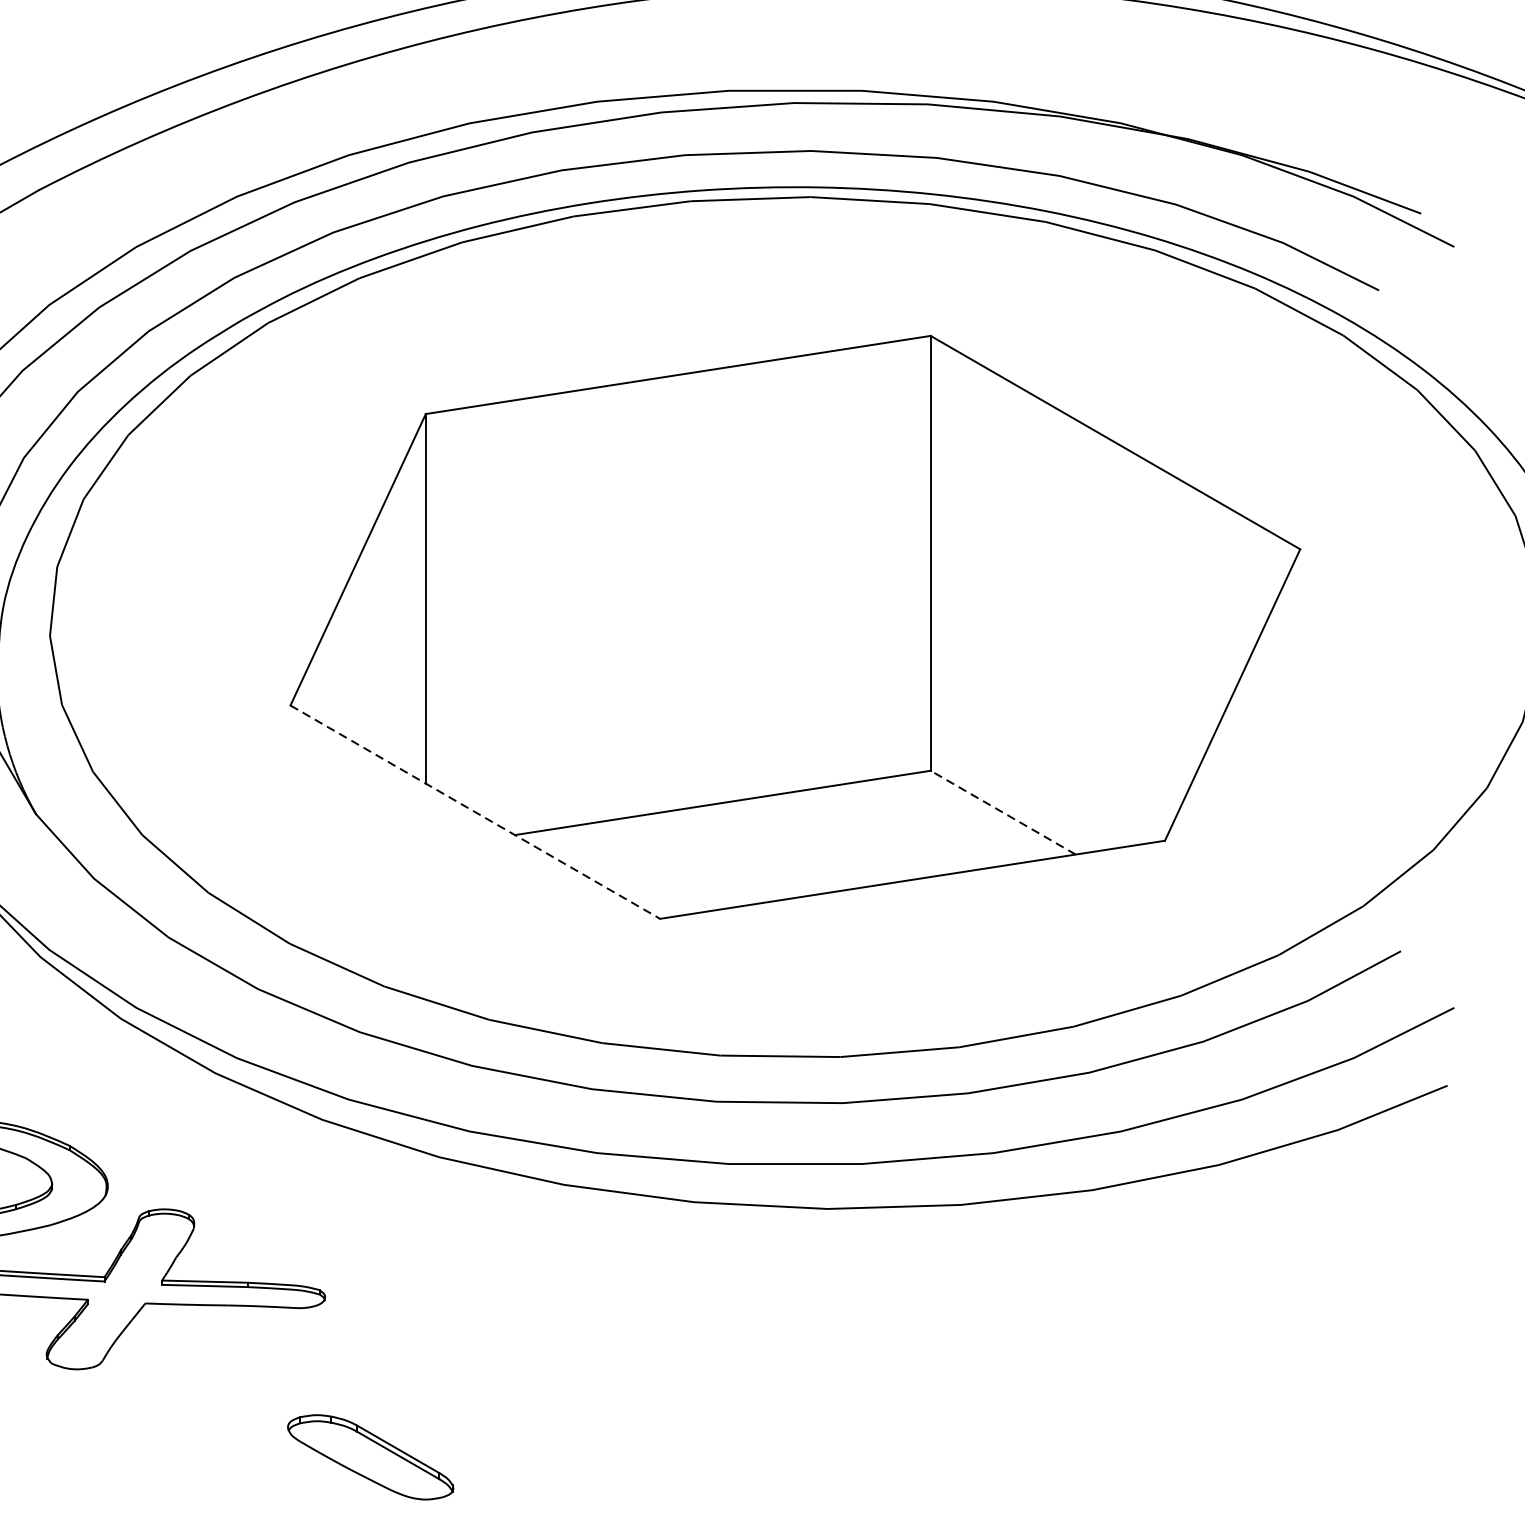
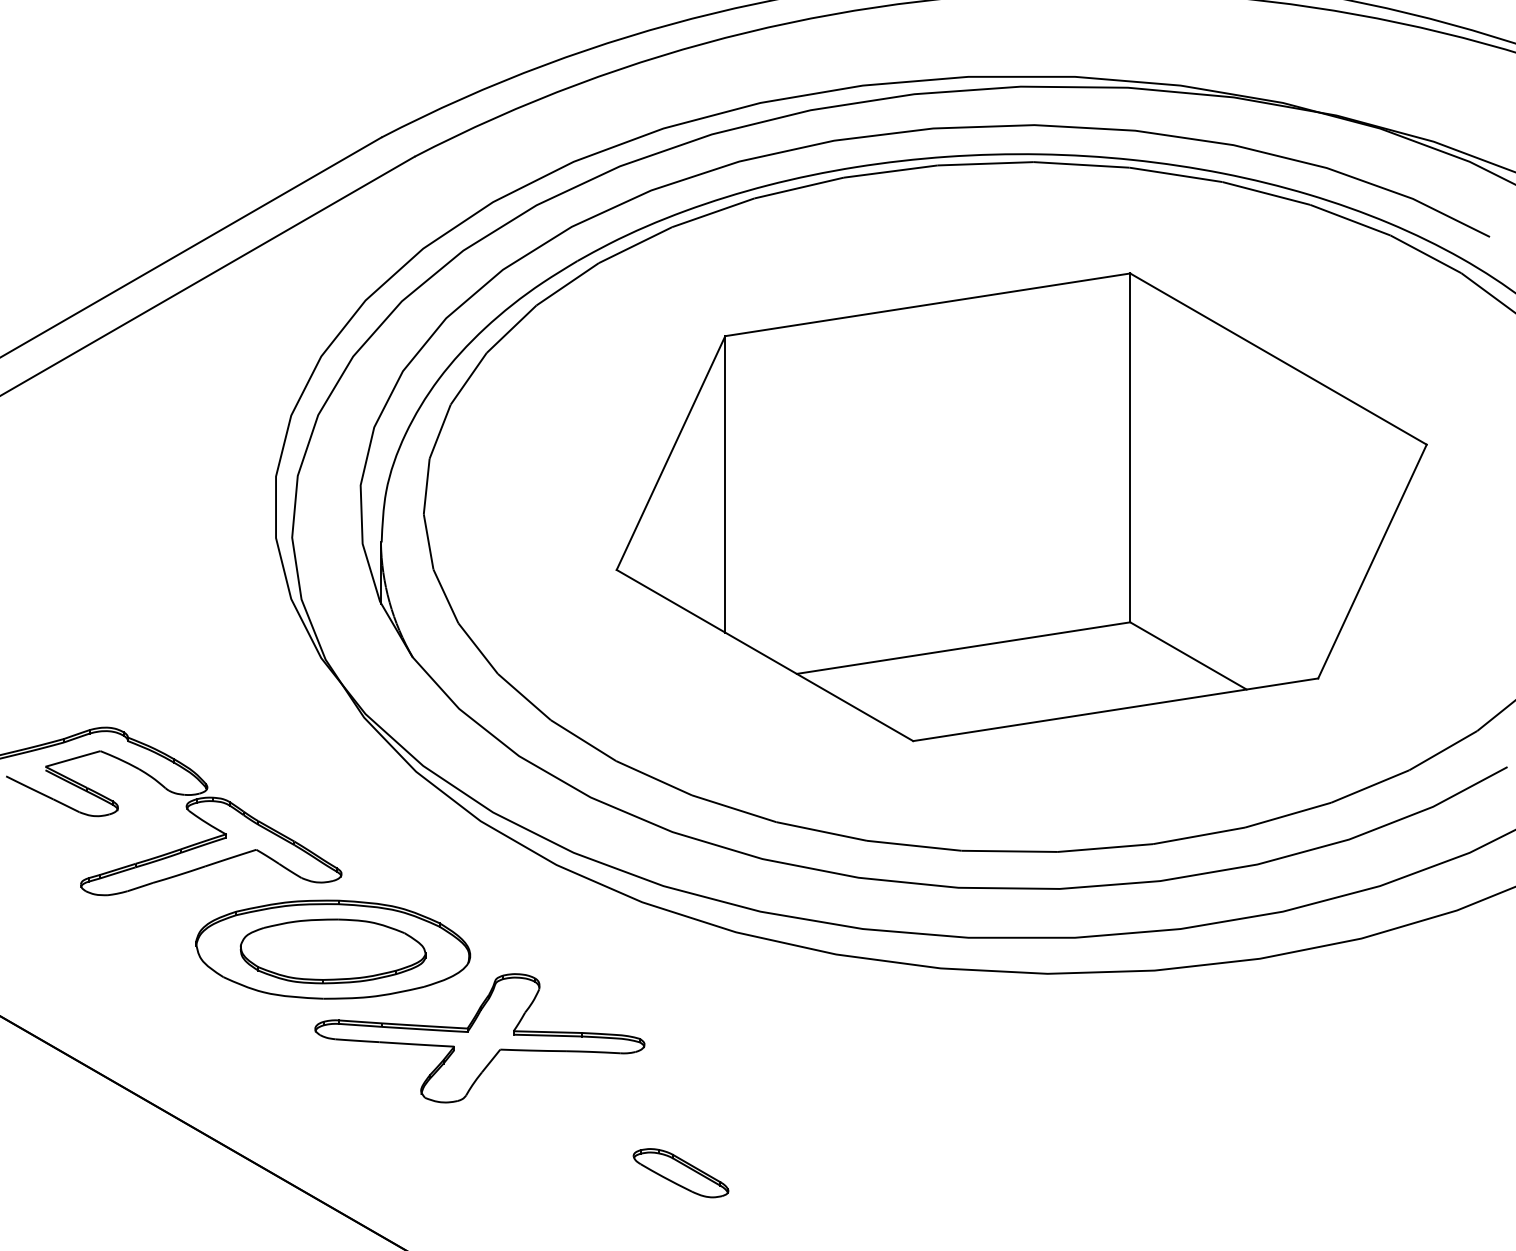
line: (475, 812) -> (765, 655), dashed -> solid
line: (1003, 812) -> (1188, 655), dashed -> solid
part: (369, 1457) -> (680, 1173), size x0.71

